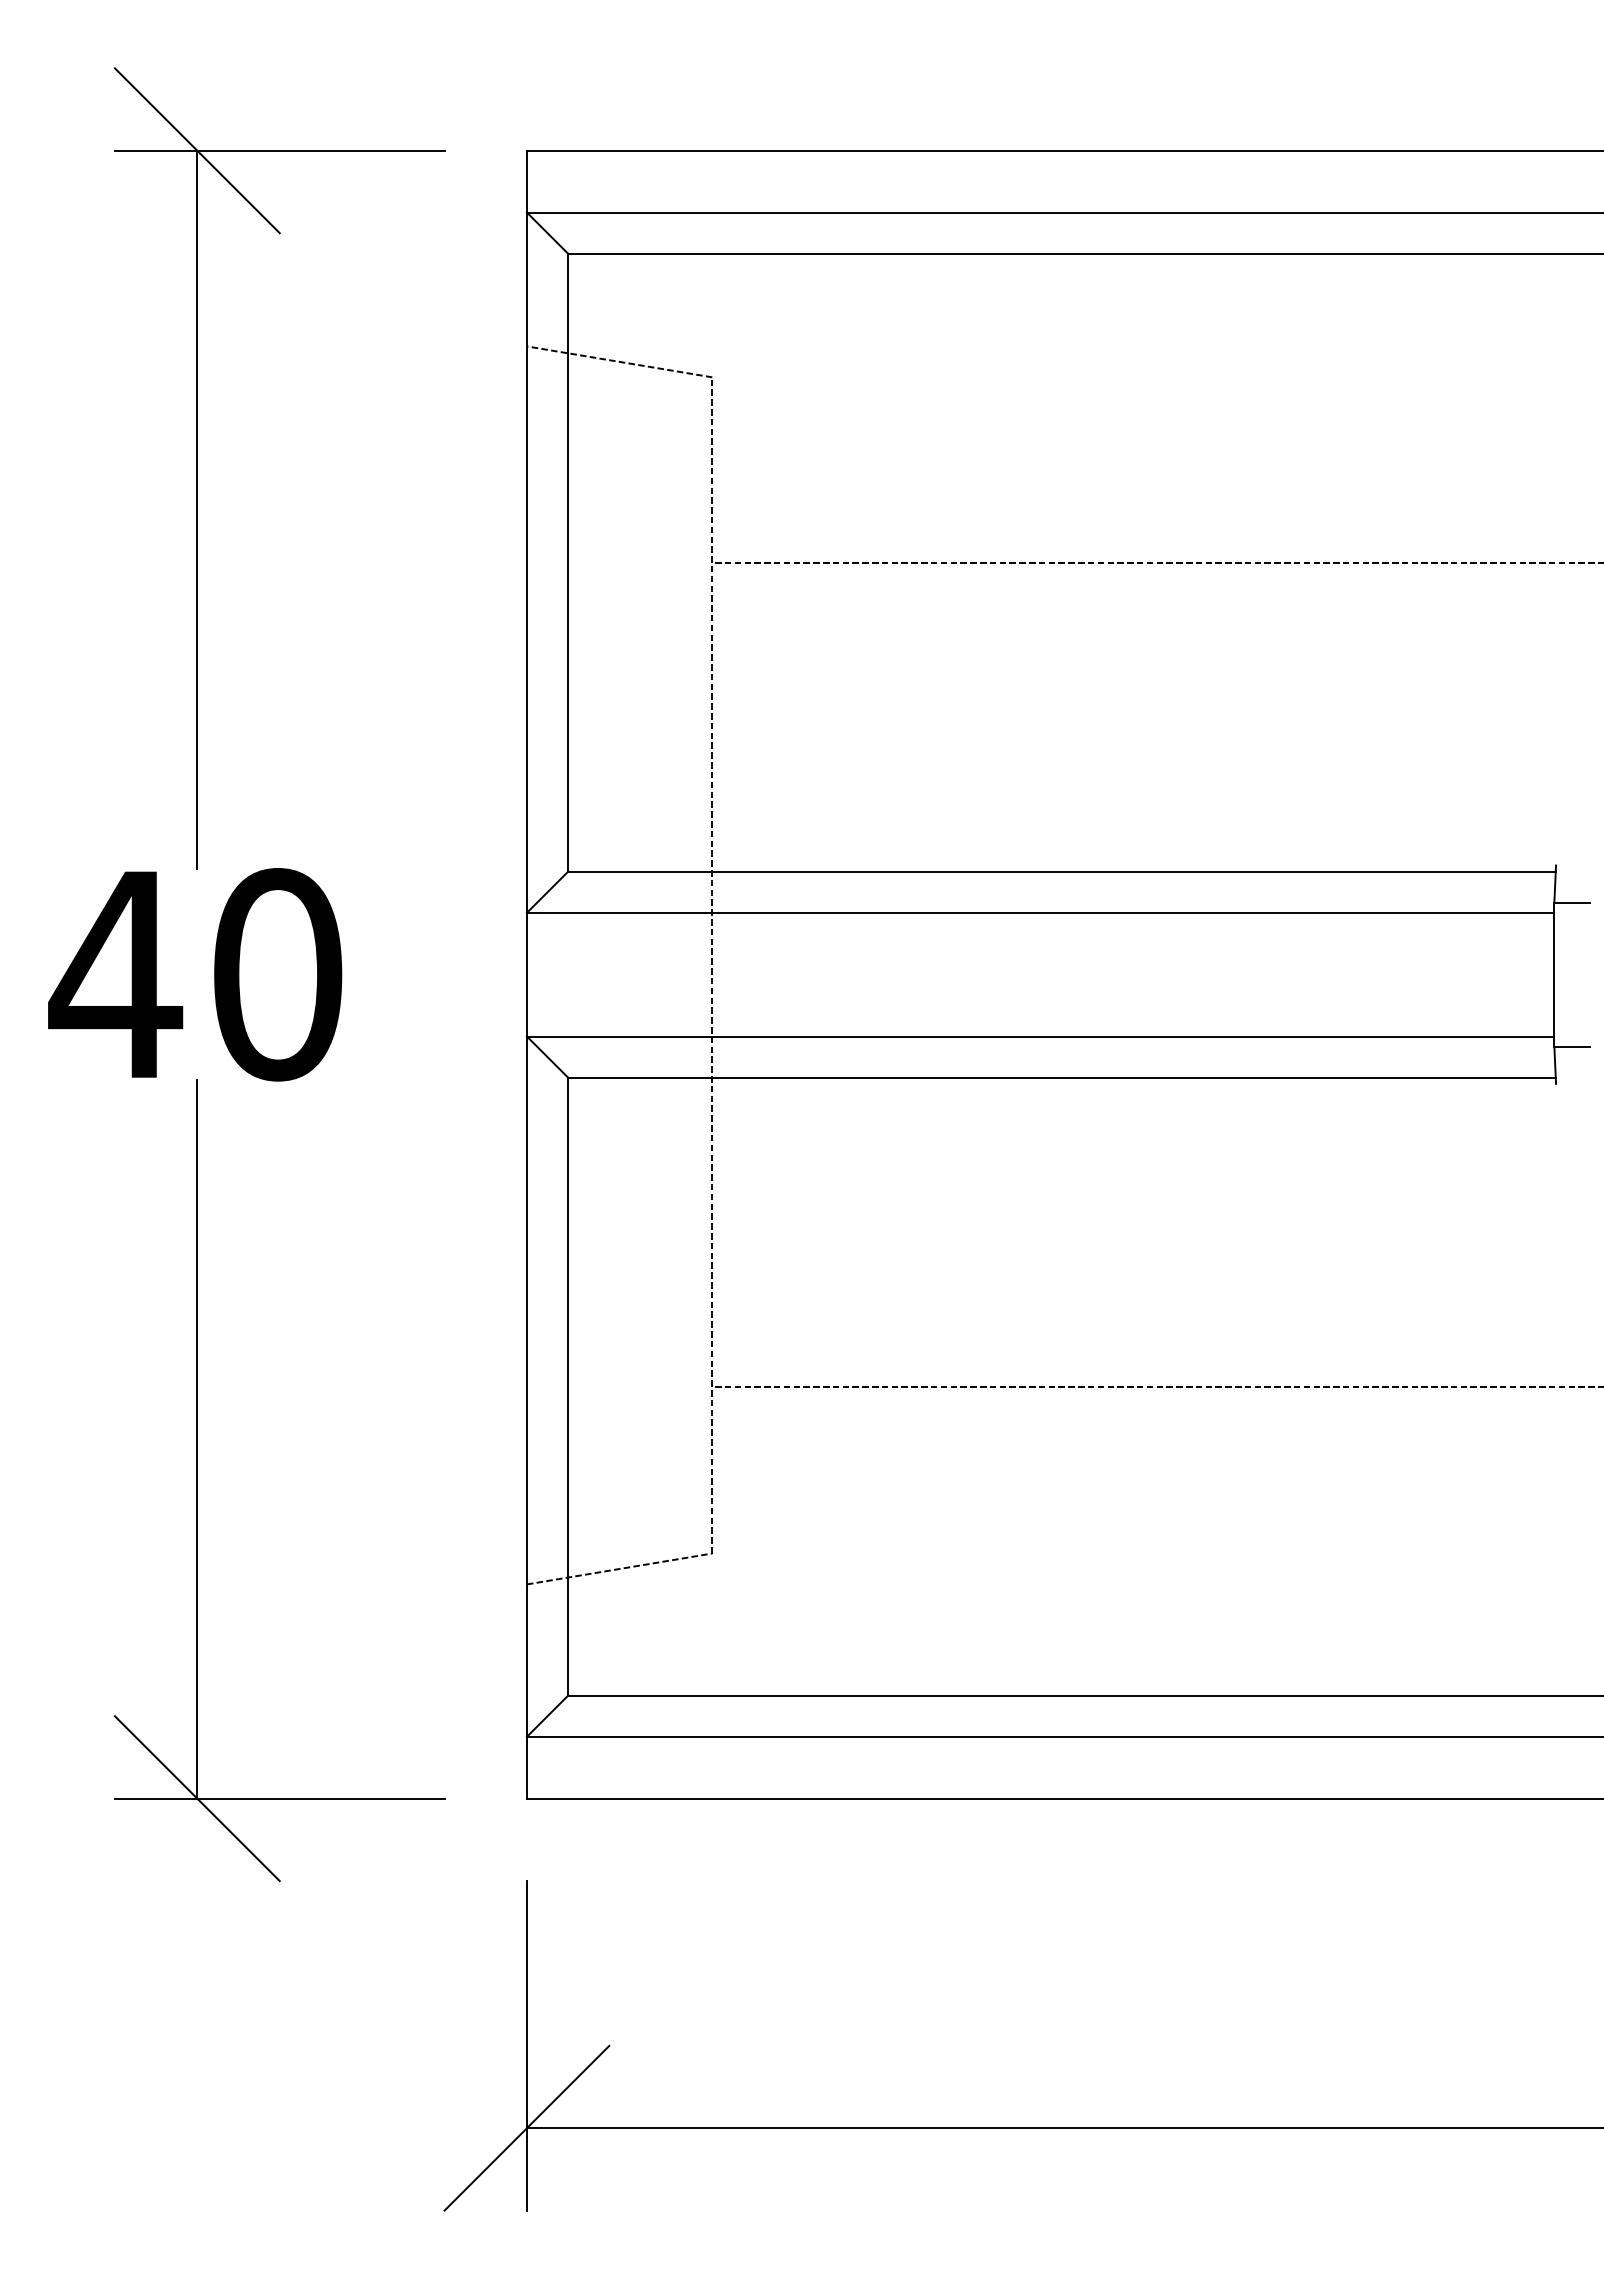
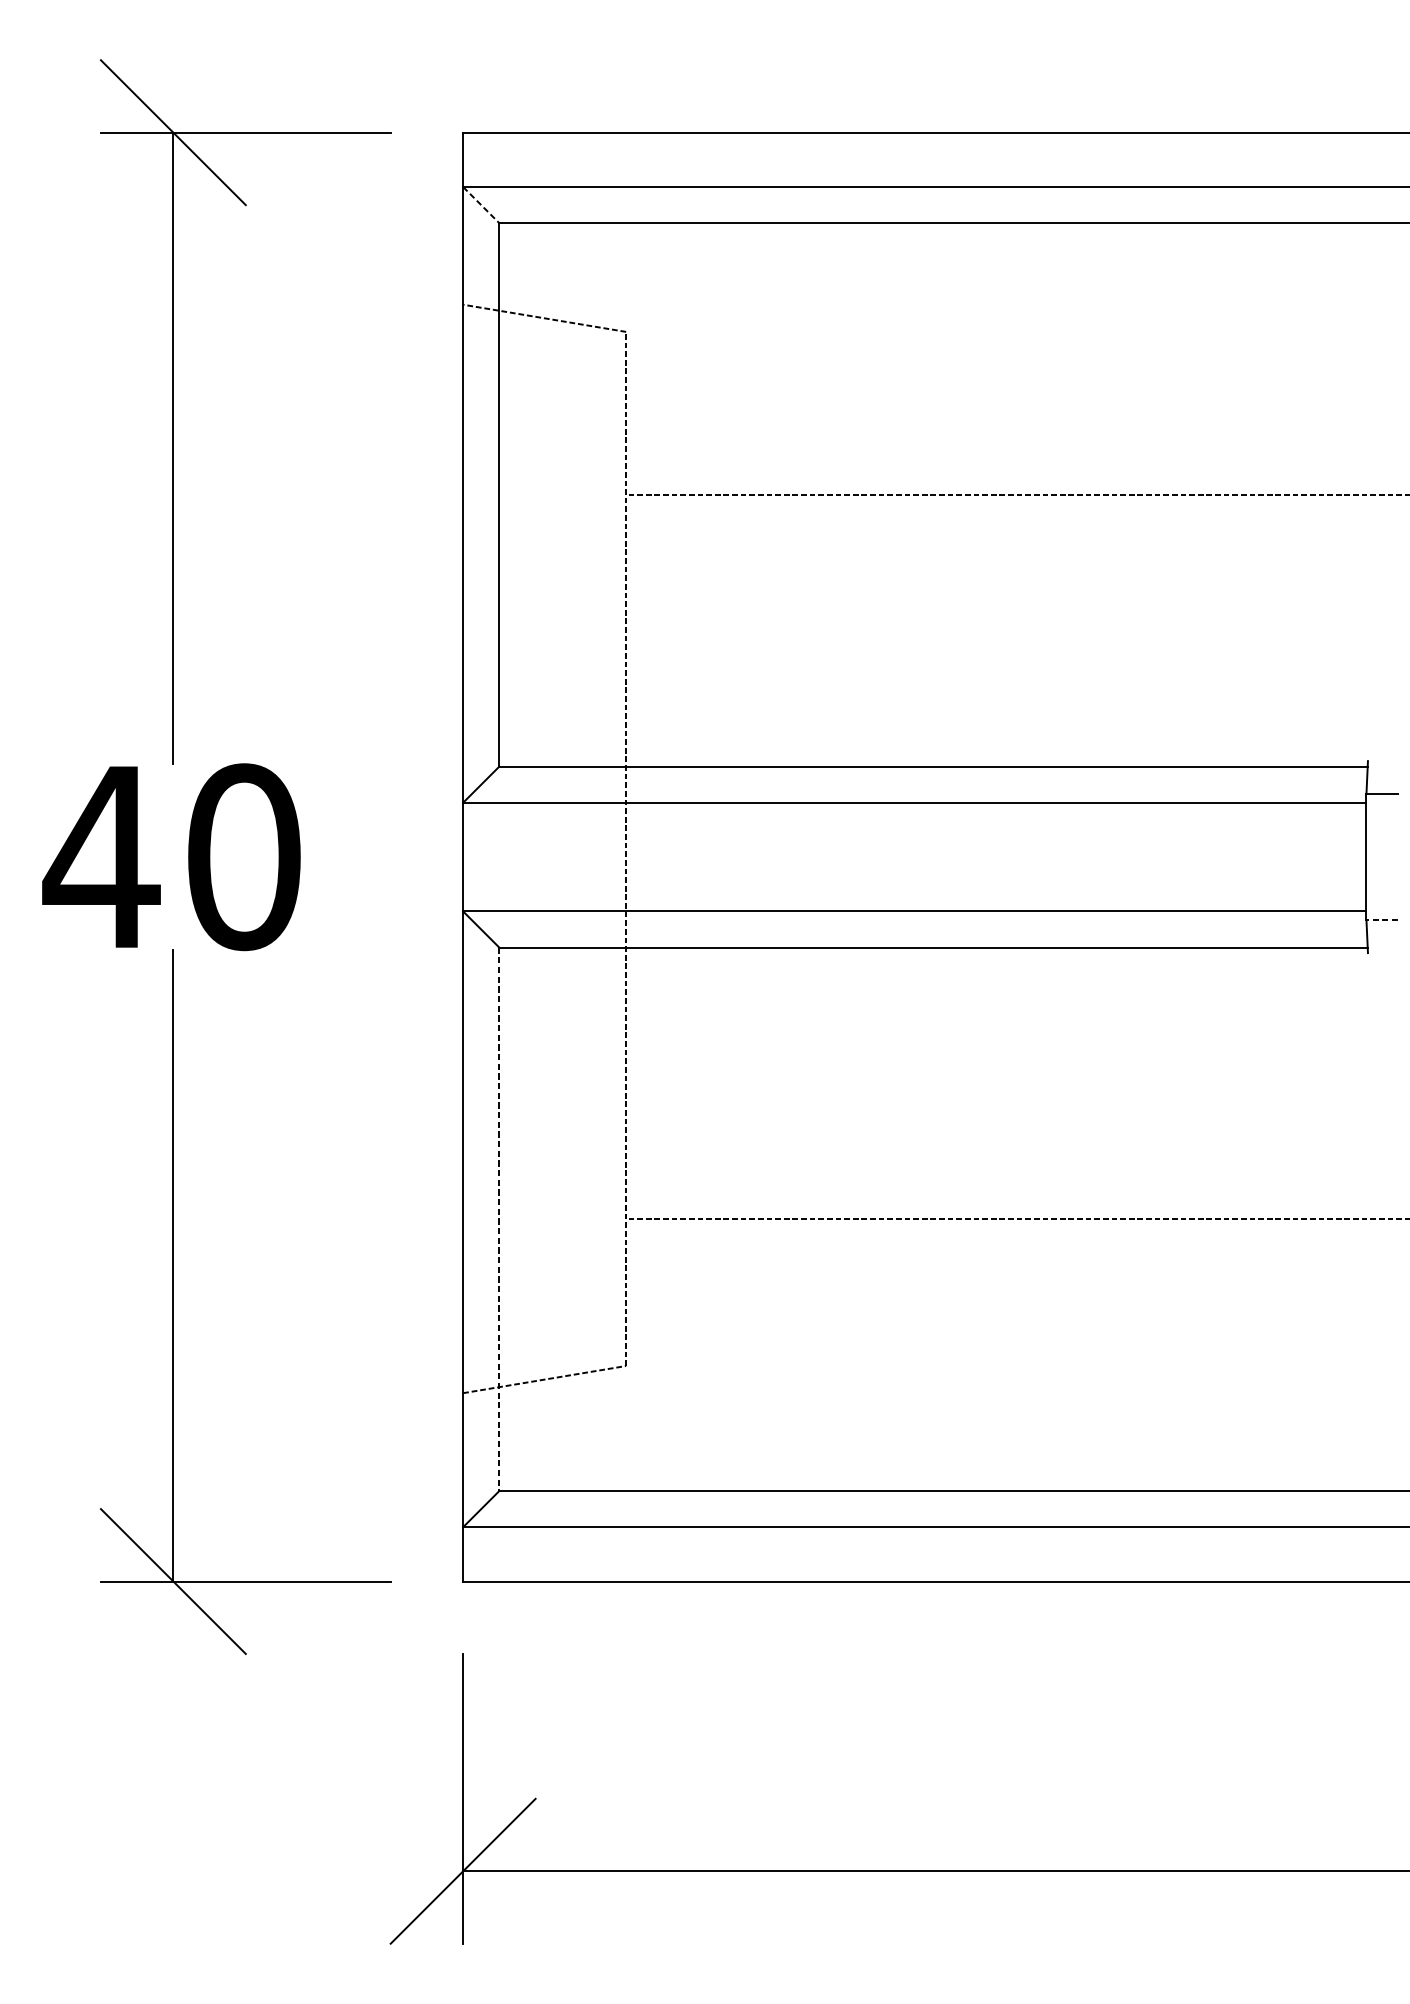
line: (547, 233) -> (481, 205), solid -> dashed
line: (1572, 1046) -> (1382, 920), solid -> dashed
line: (568, 1386) -> (499, 1219), solid -> dashed

